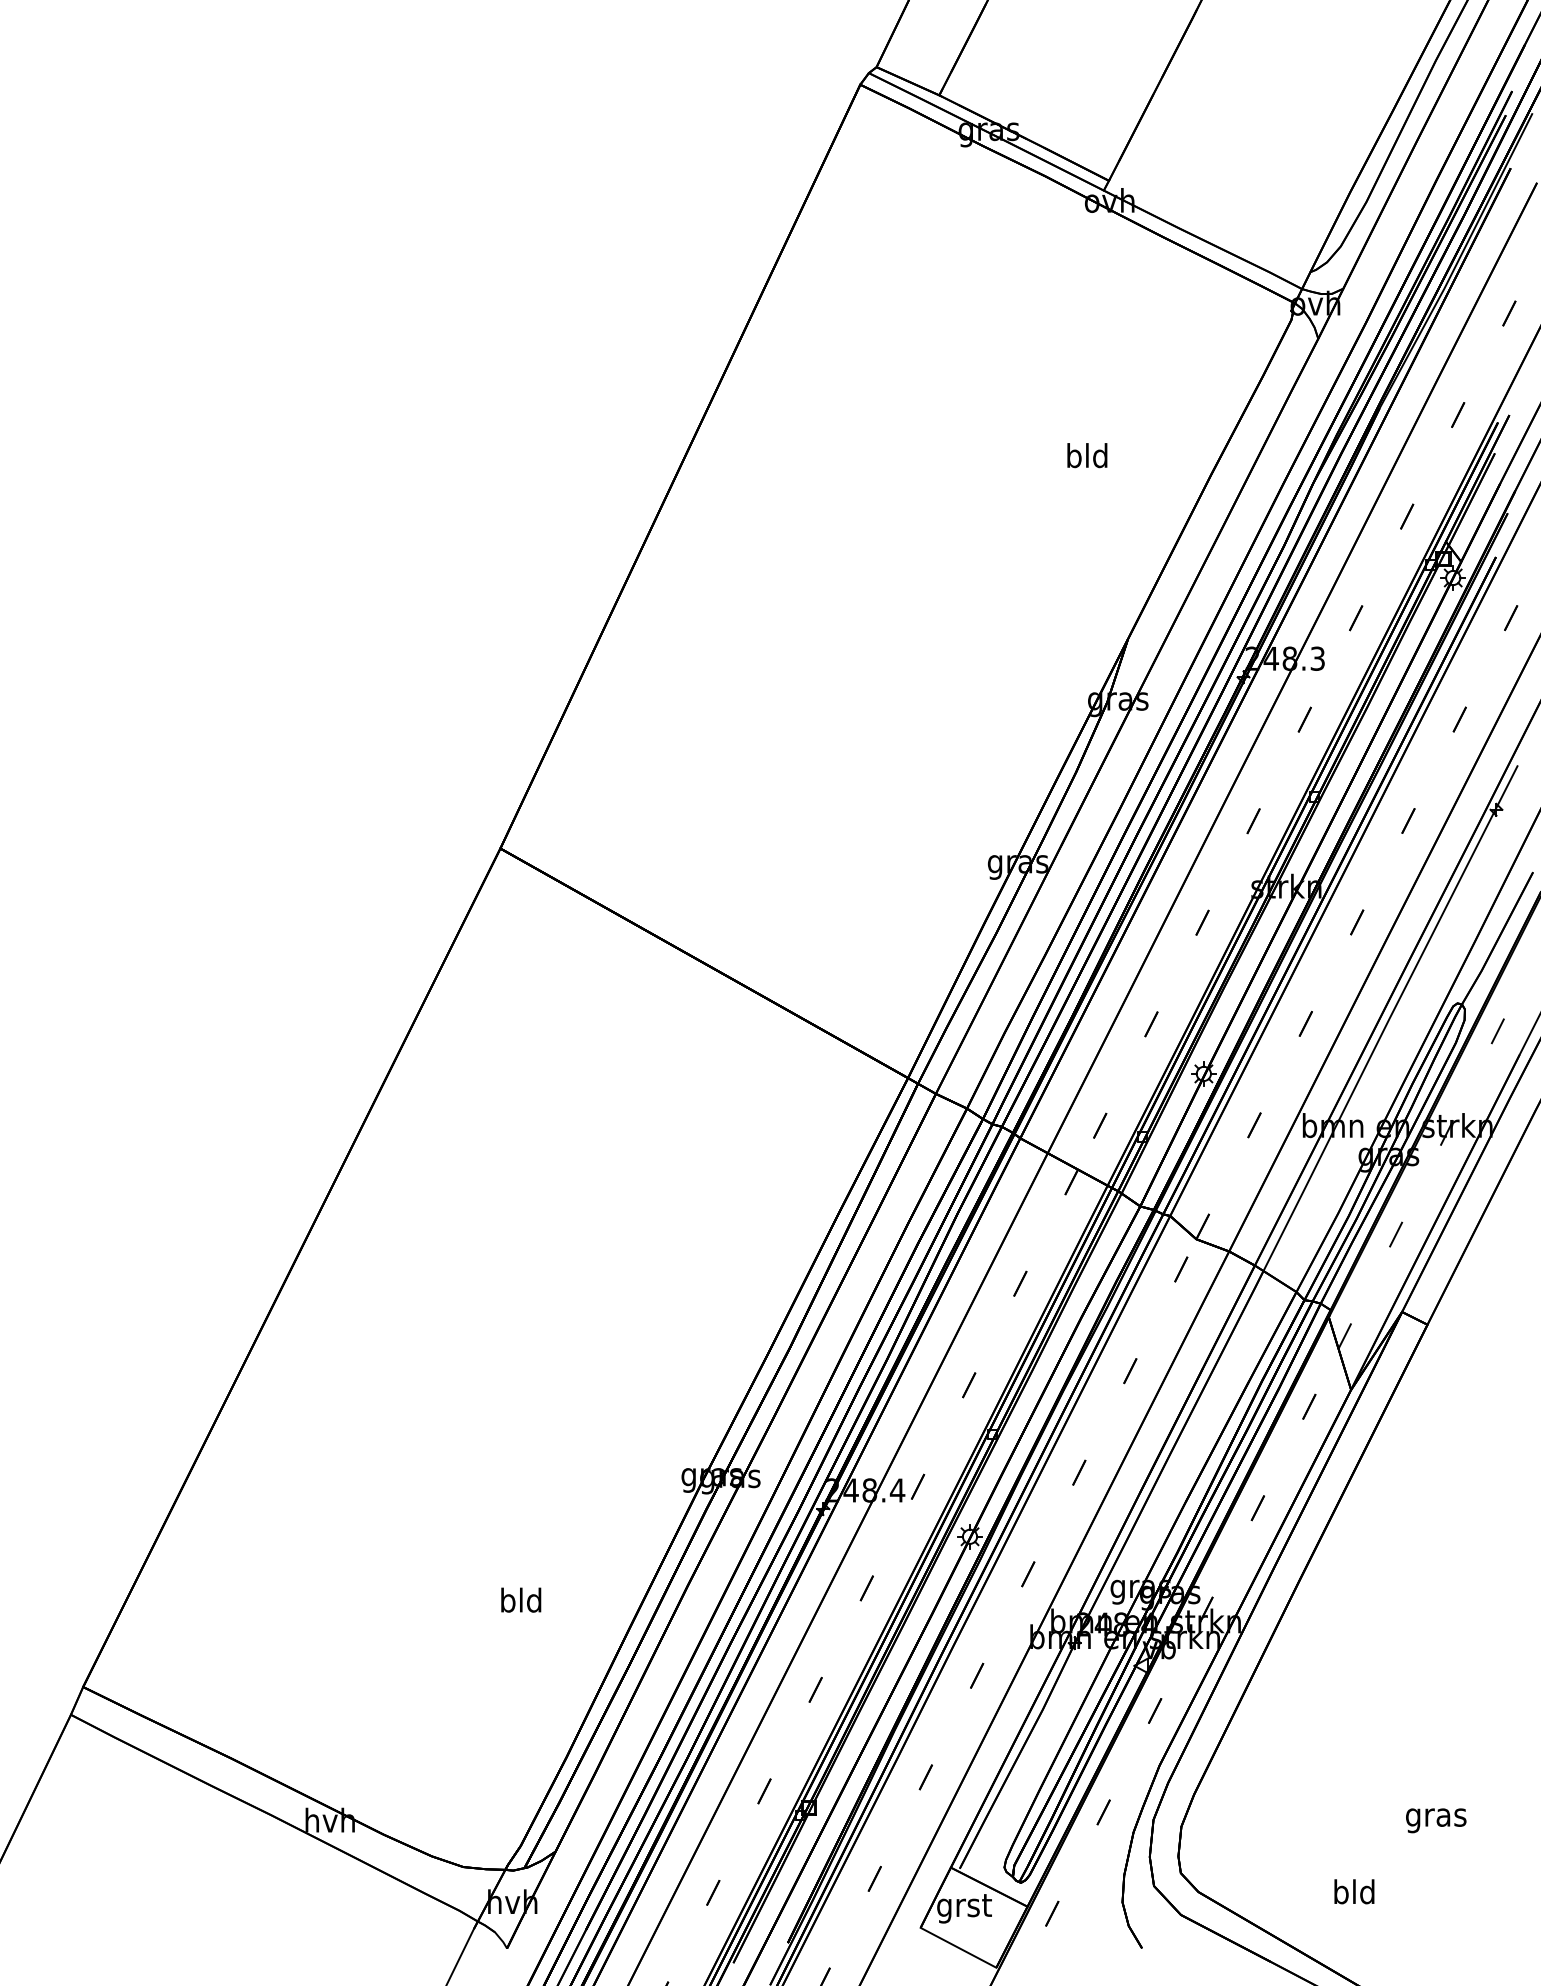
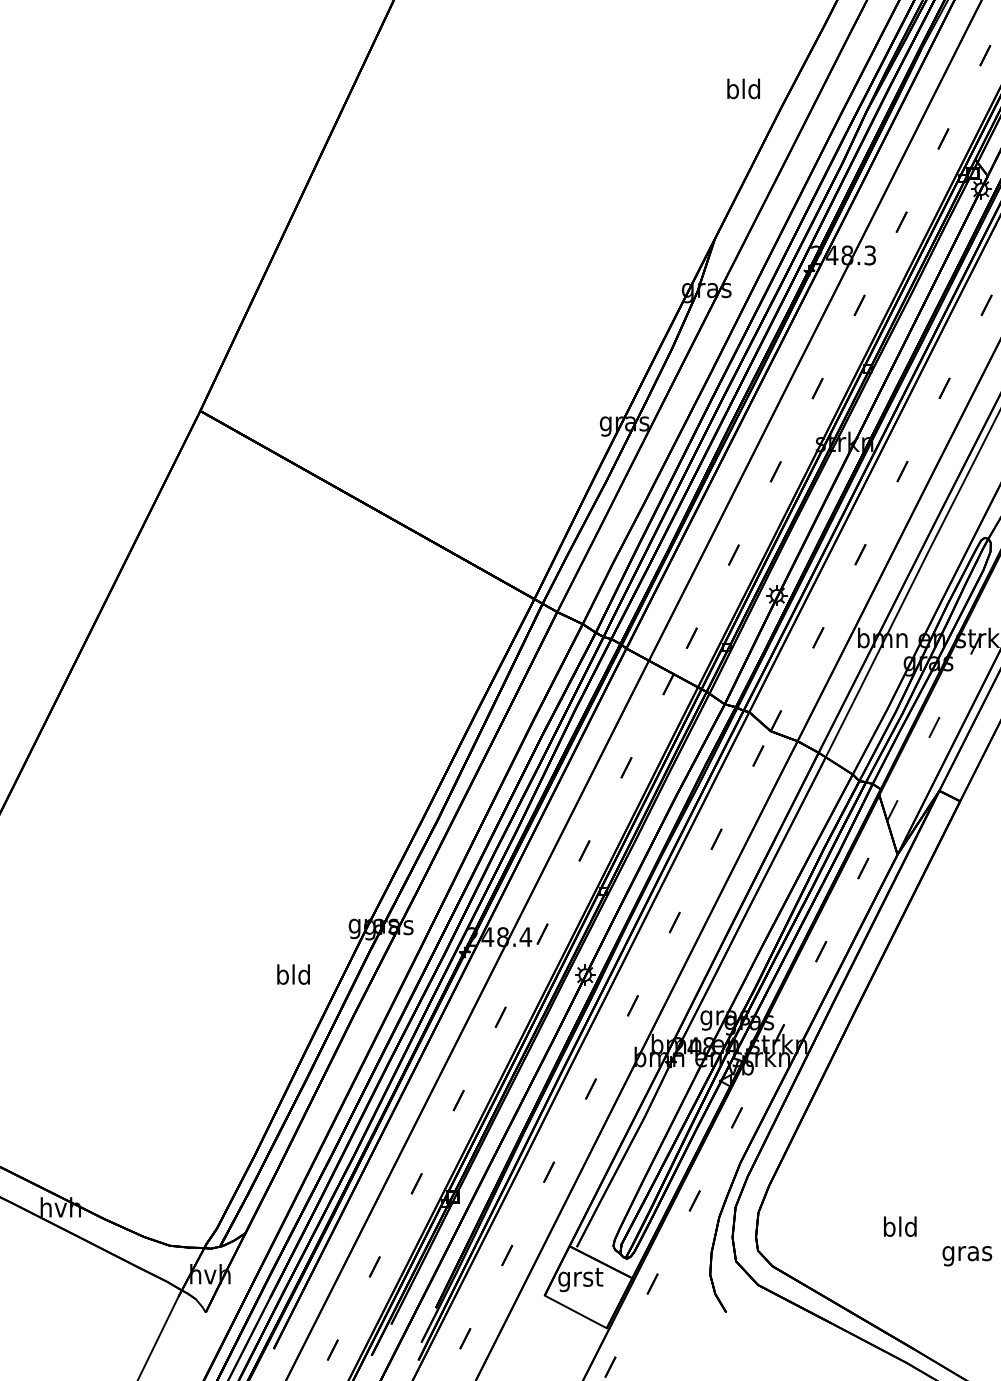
text: (1087, 455) -> (743, 88), moved
text: (521, 1599) -> (293, 974), moved
text: (1436, 1820) -> (967, 1255), moved
text: (1354, 1891) -> (900, 1226), moved

